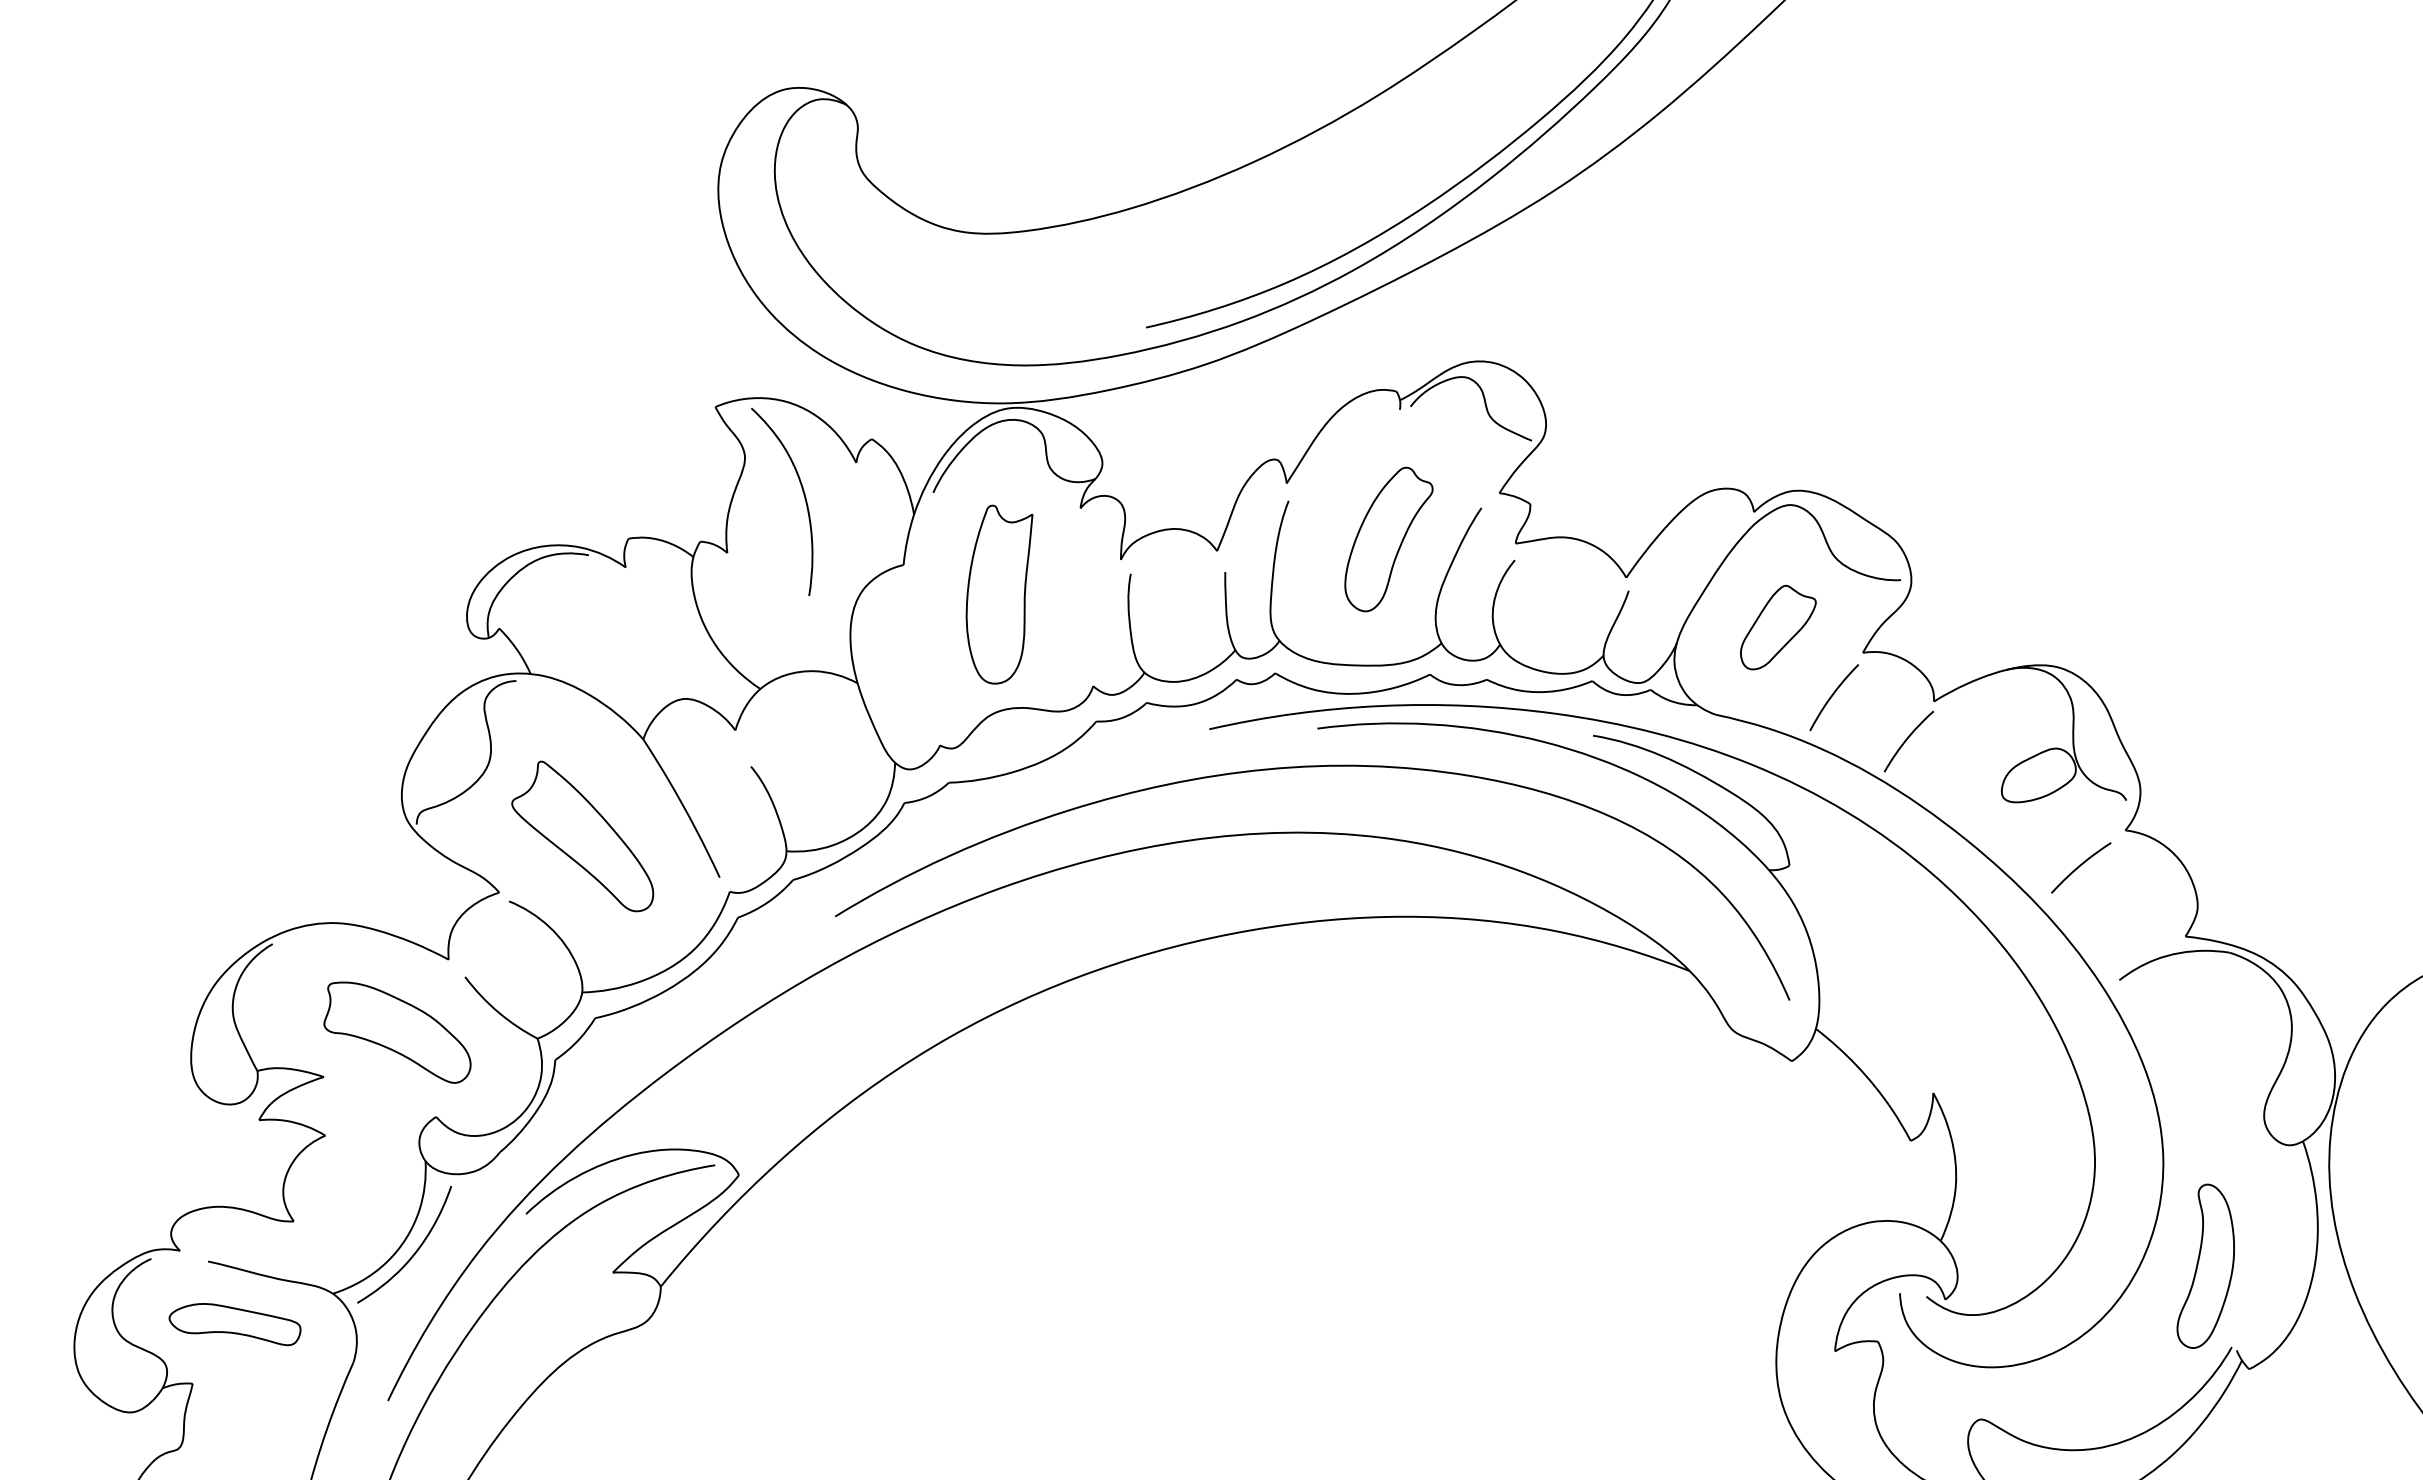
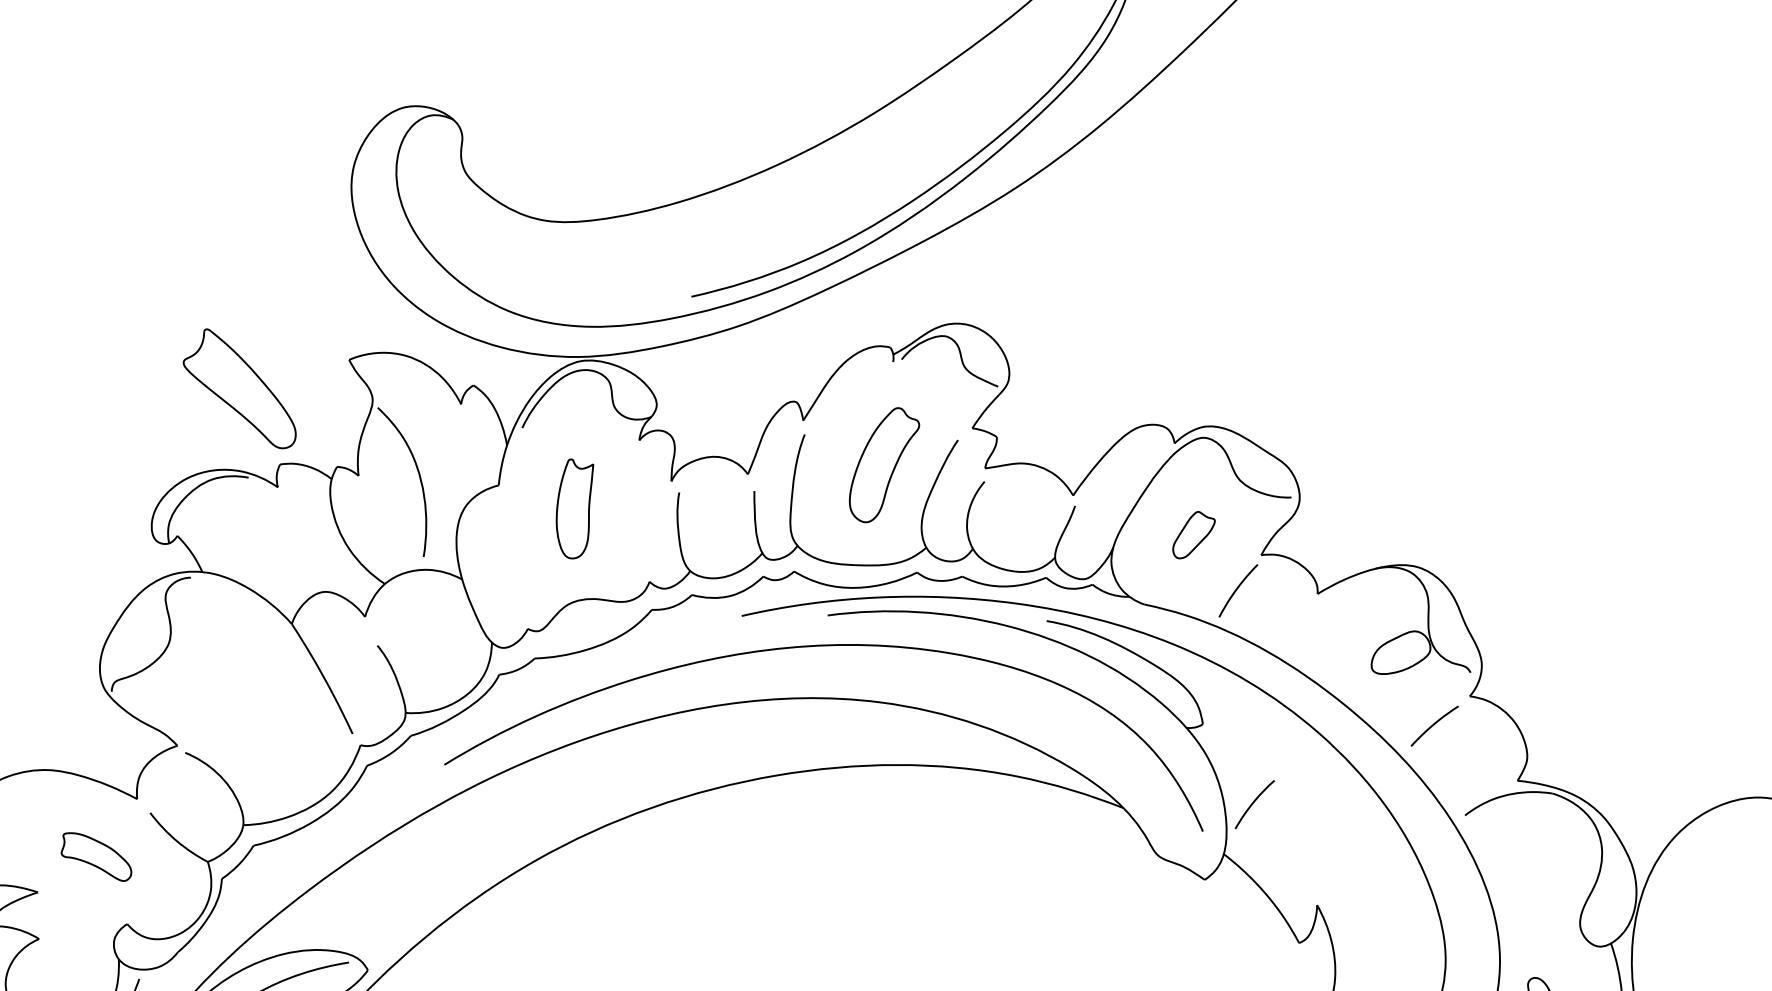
curve: (803, 495) -> (419, 477), moved
part: (999, 594) -> (574, 508), size x0.7
part: (1778, 627) -> (1194, 535), size x0.7
curve: (1907, 740) -> (1253, 803), moved
part: (582, 836) -> (239, 388), moved
part: (397, 1032) -> (96, 857), size x0.6

